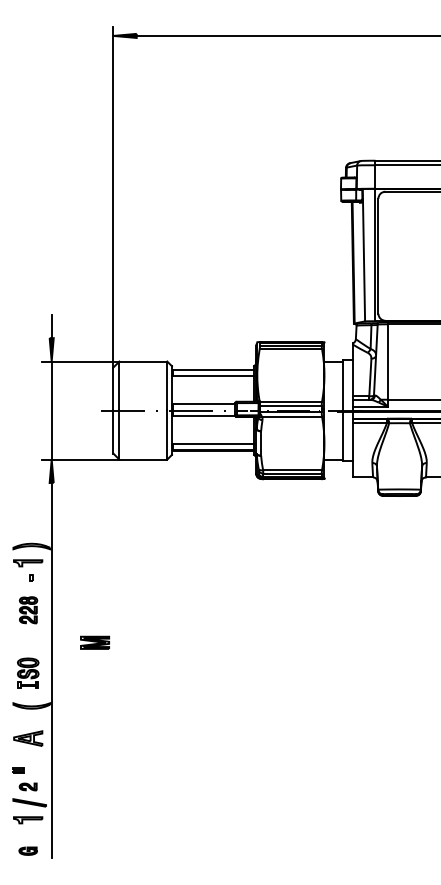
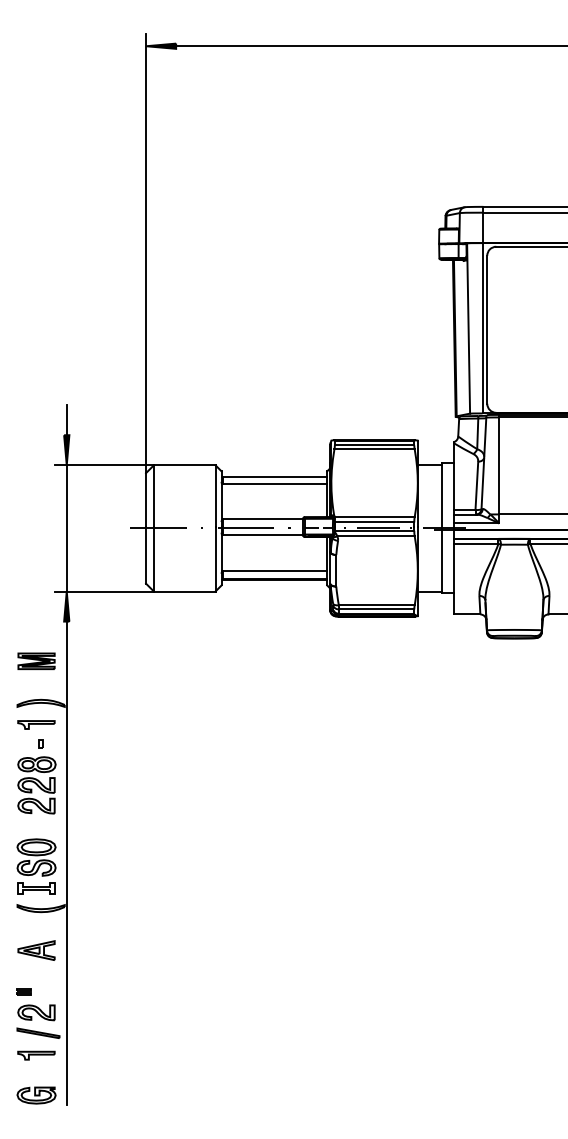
part: (28, 610) -> (36, 785), size x1.67
part: (95, 642) -> (36, 661), moved
part: (28, 673) -> (36, 866), size x1.43
part: (28, 786) -> (36, 1012), size x1.67
part: (28, 851) -> (36, 1095), size x1.67

